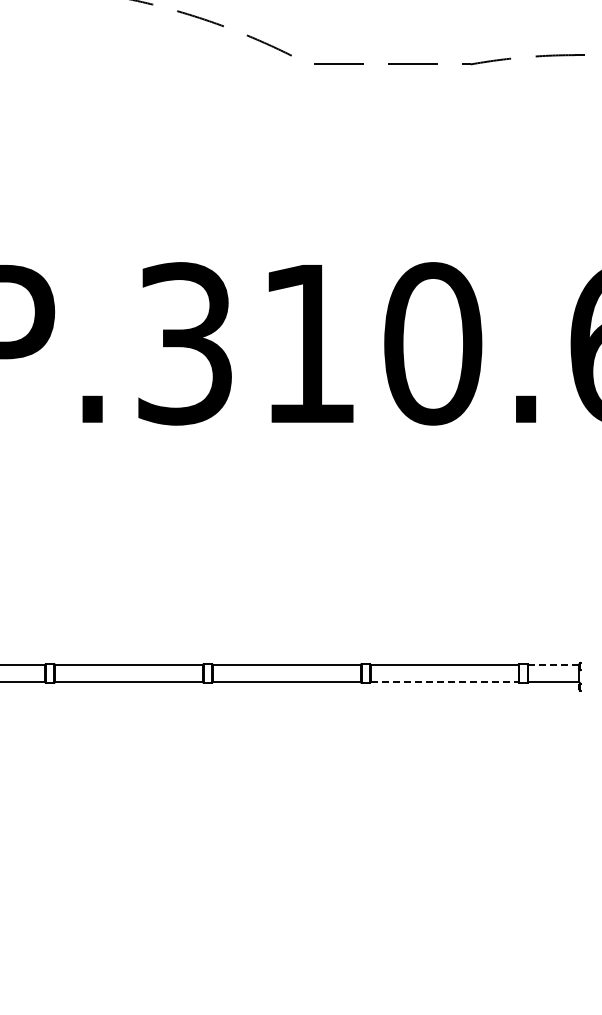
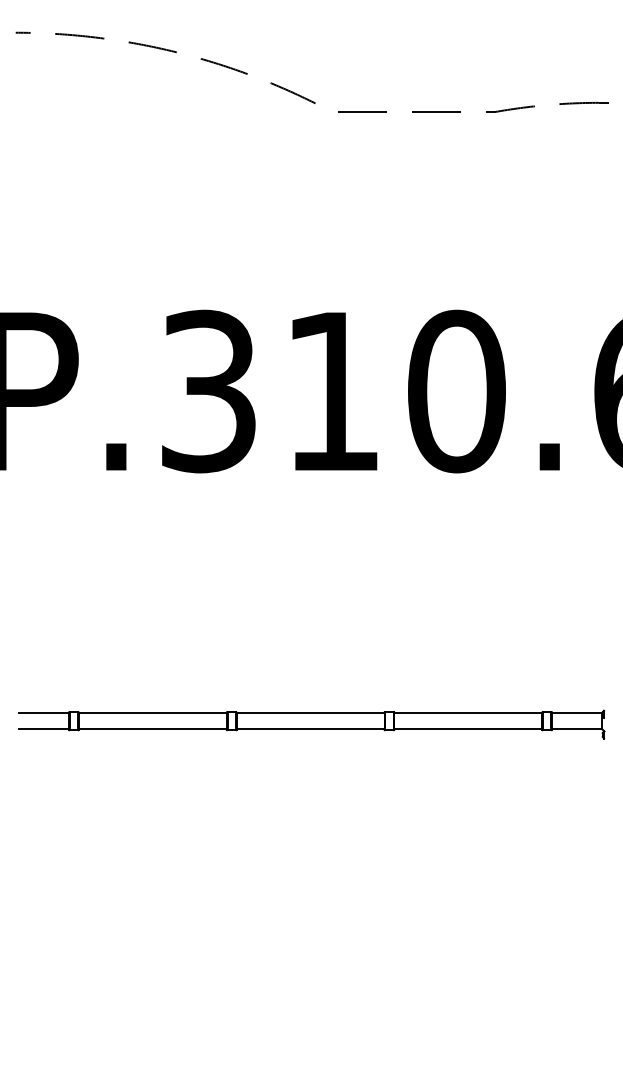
line: (553, 664) -> (577, 712), dashed -> solid
line: (444, 681) -> (468, 729), dashed -> solid

